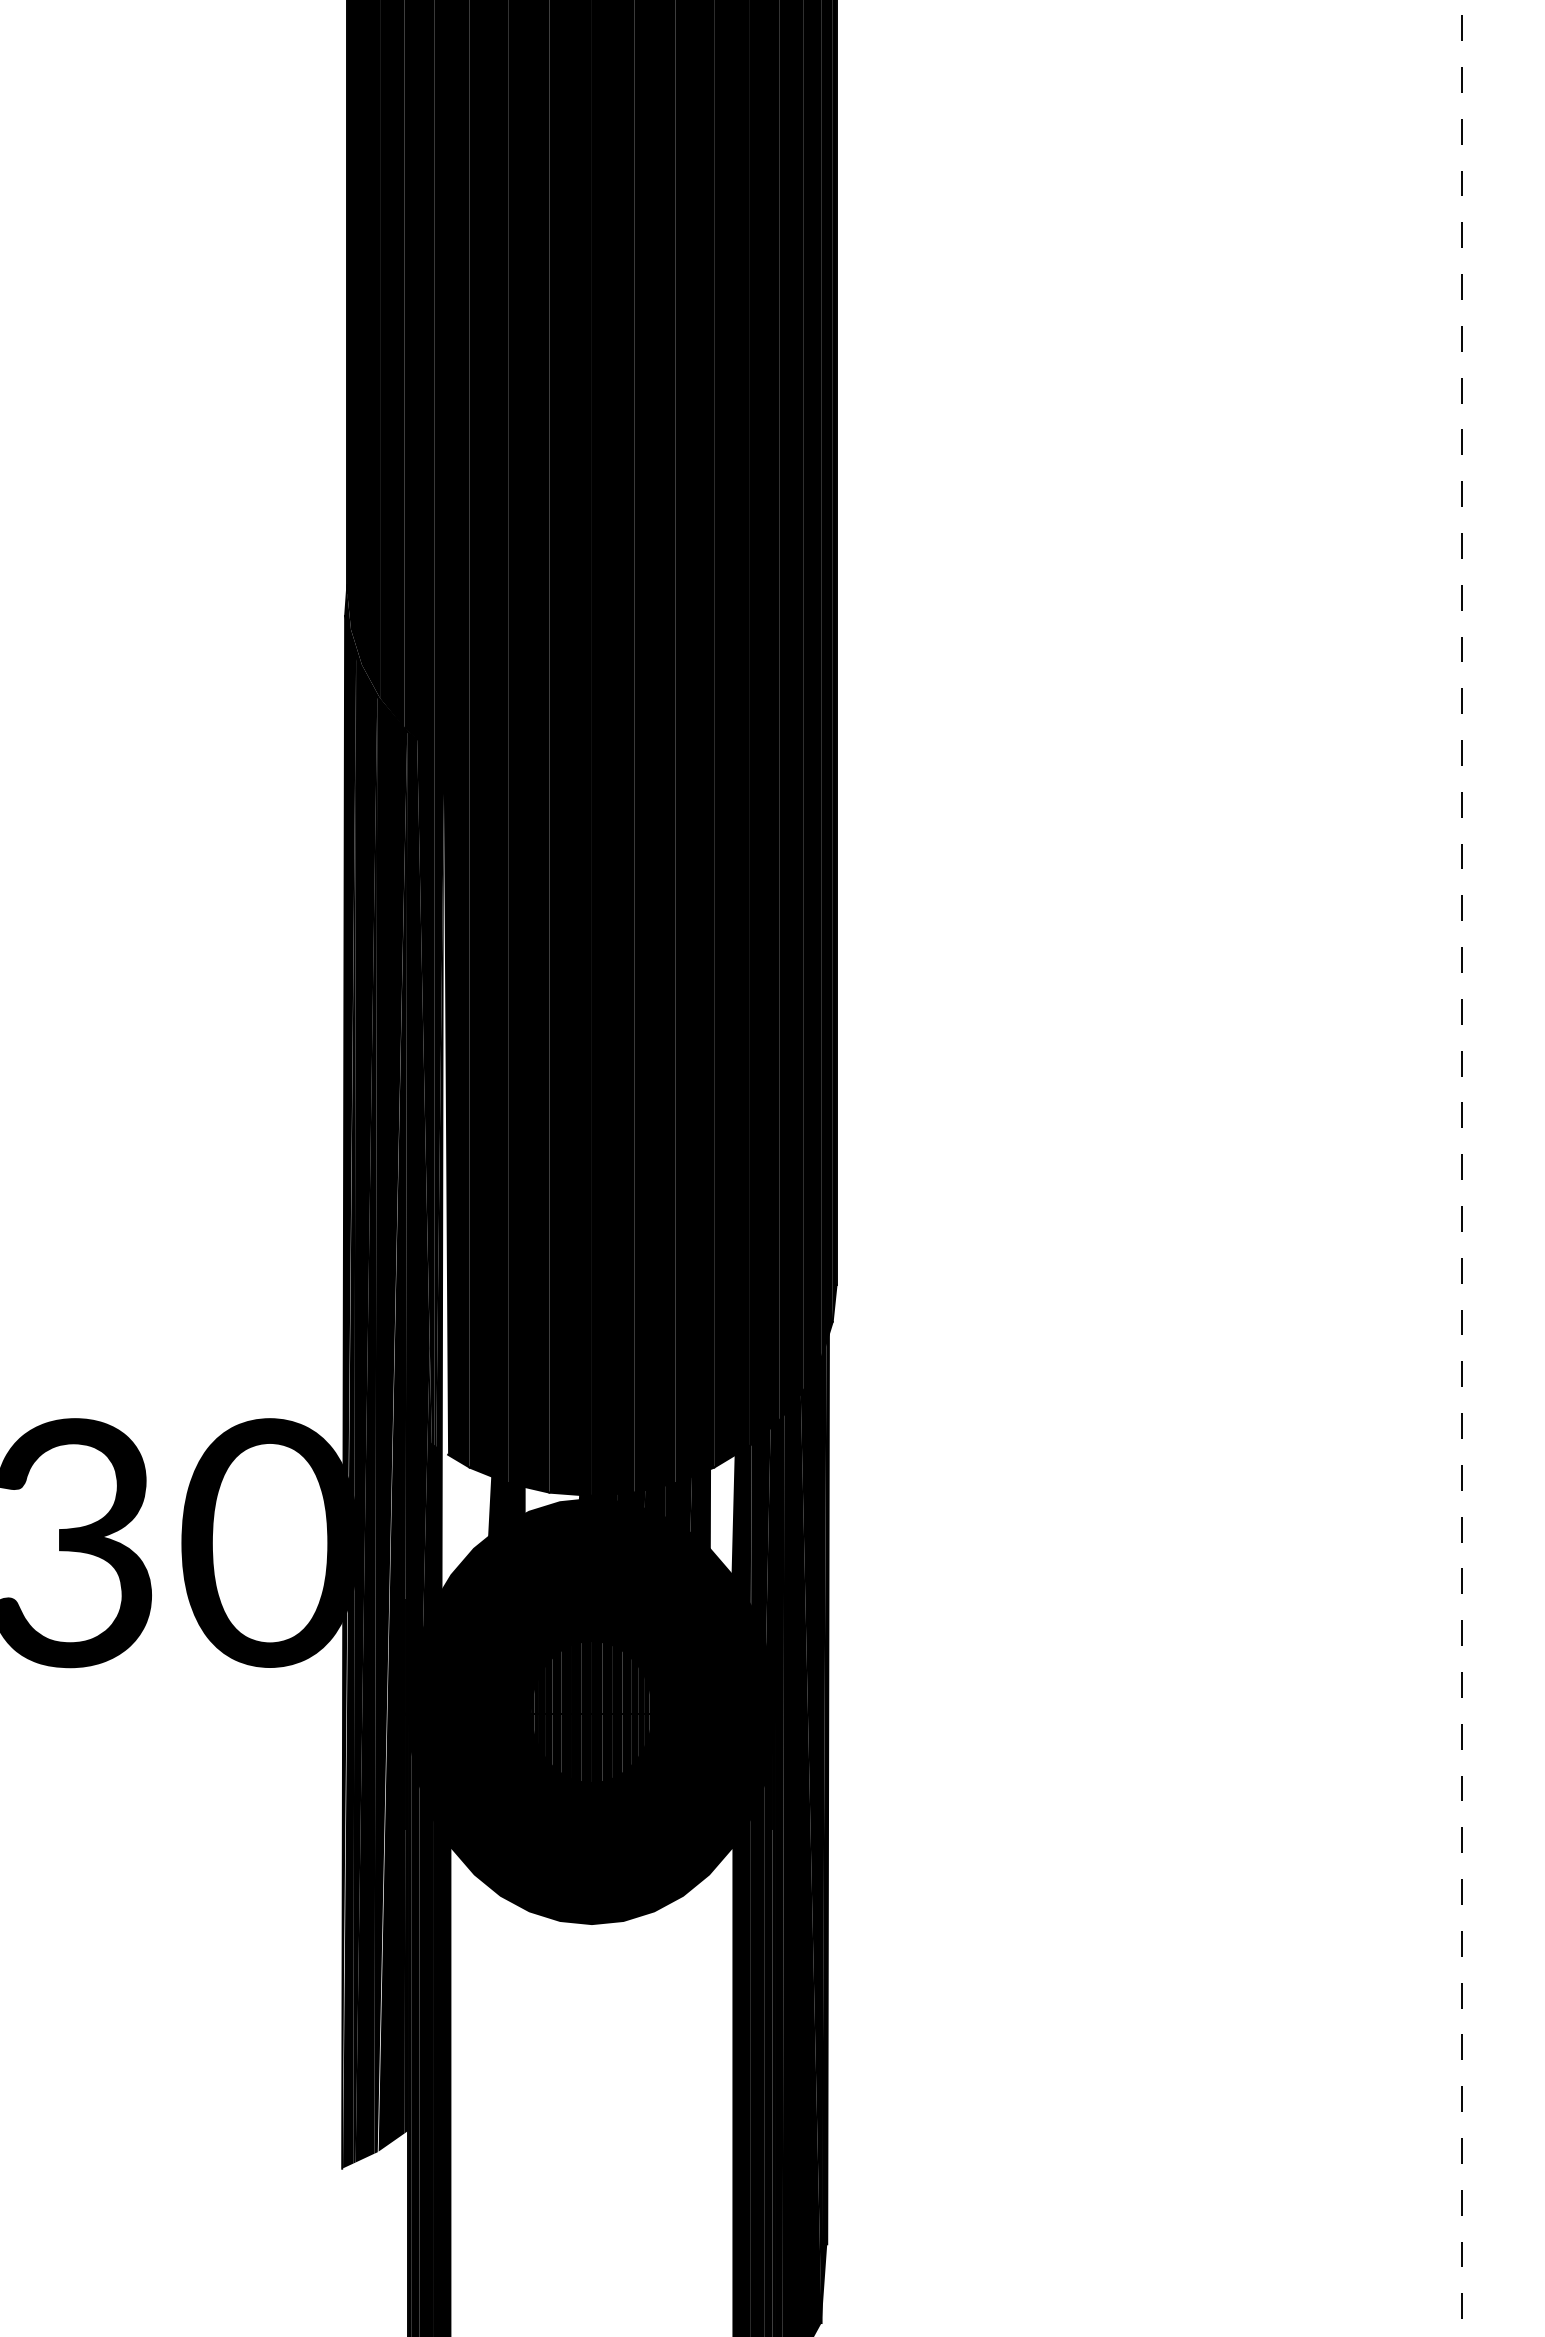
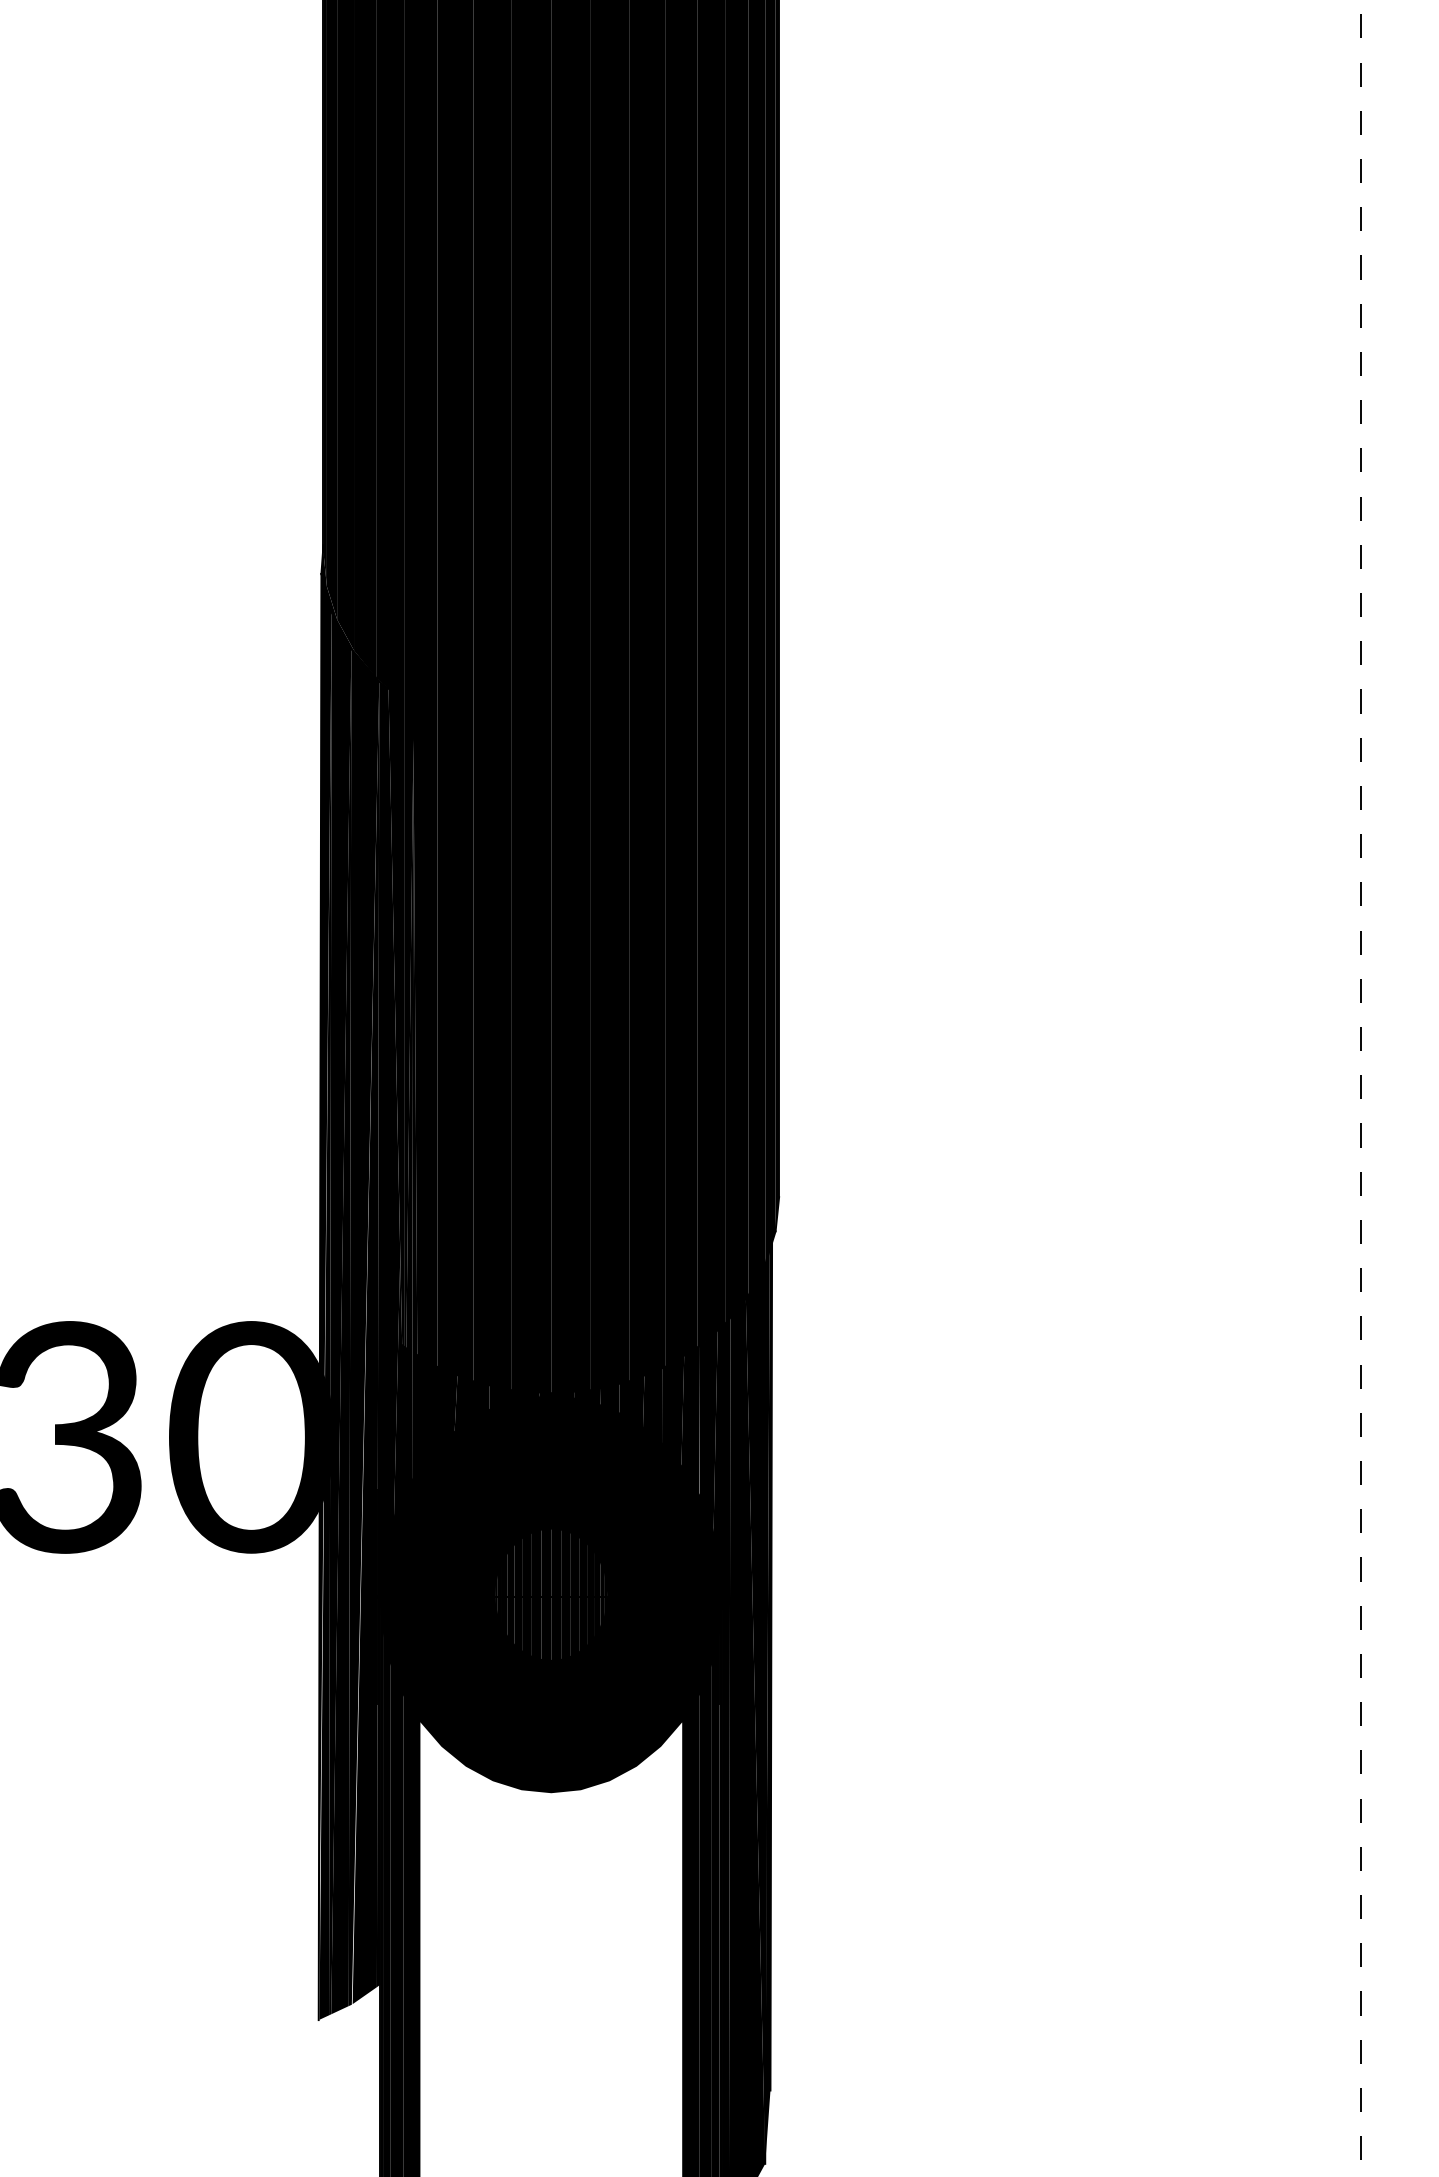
fill: (466, 1191) -> (434, 1109), added
fill: (552, 1500) -> (514, 1397), added
fill: (722, 1514) -> (672, 1410), added

